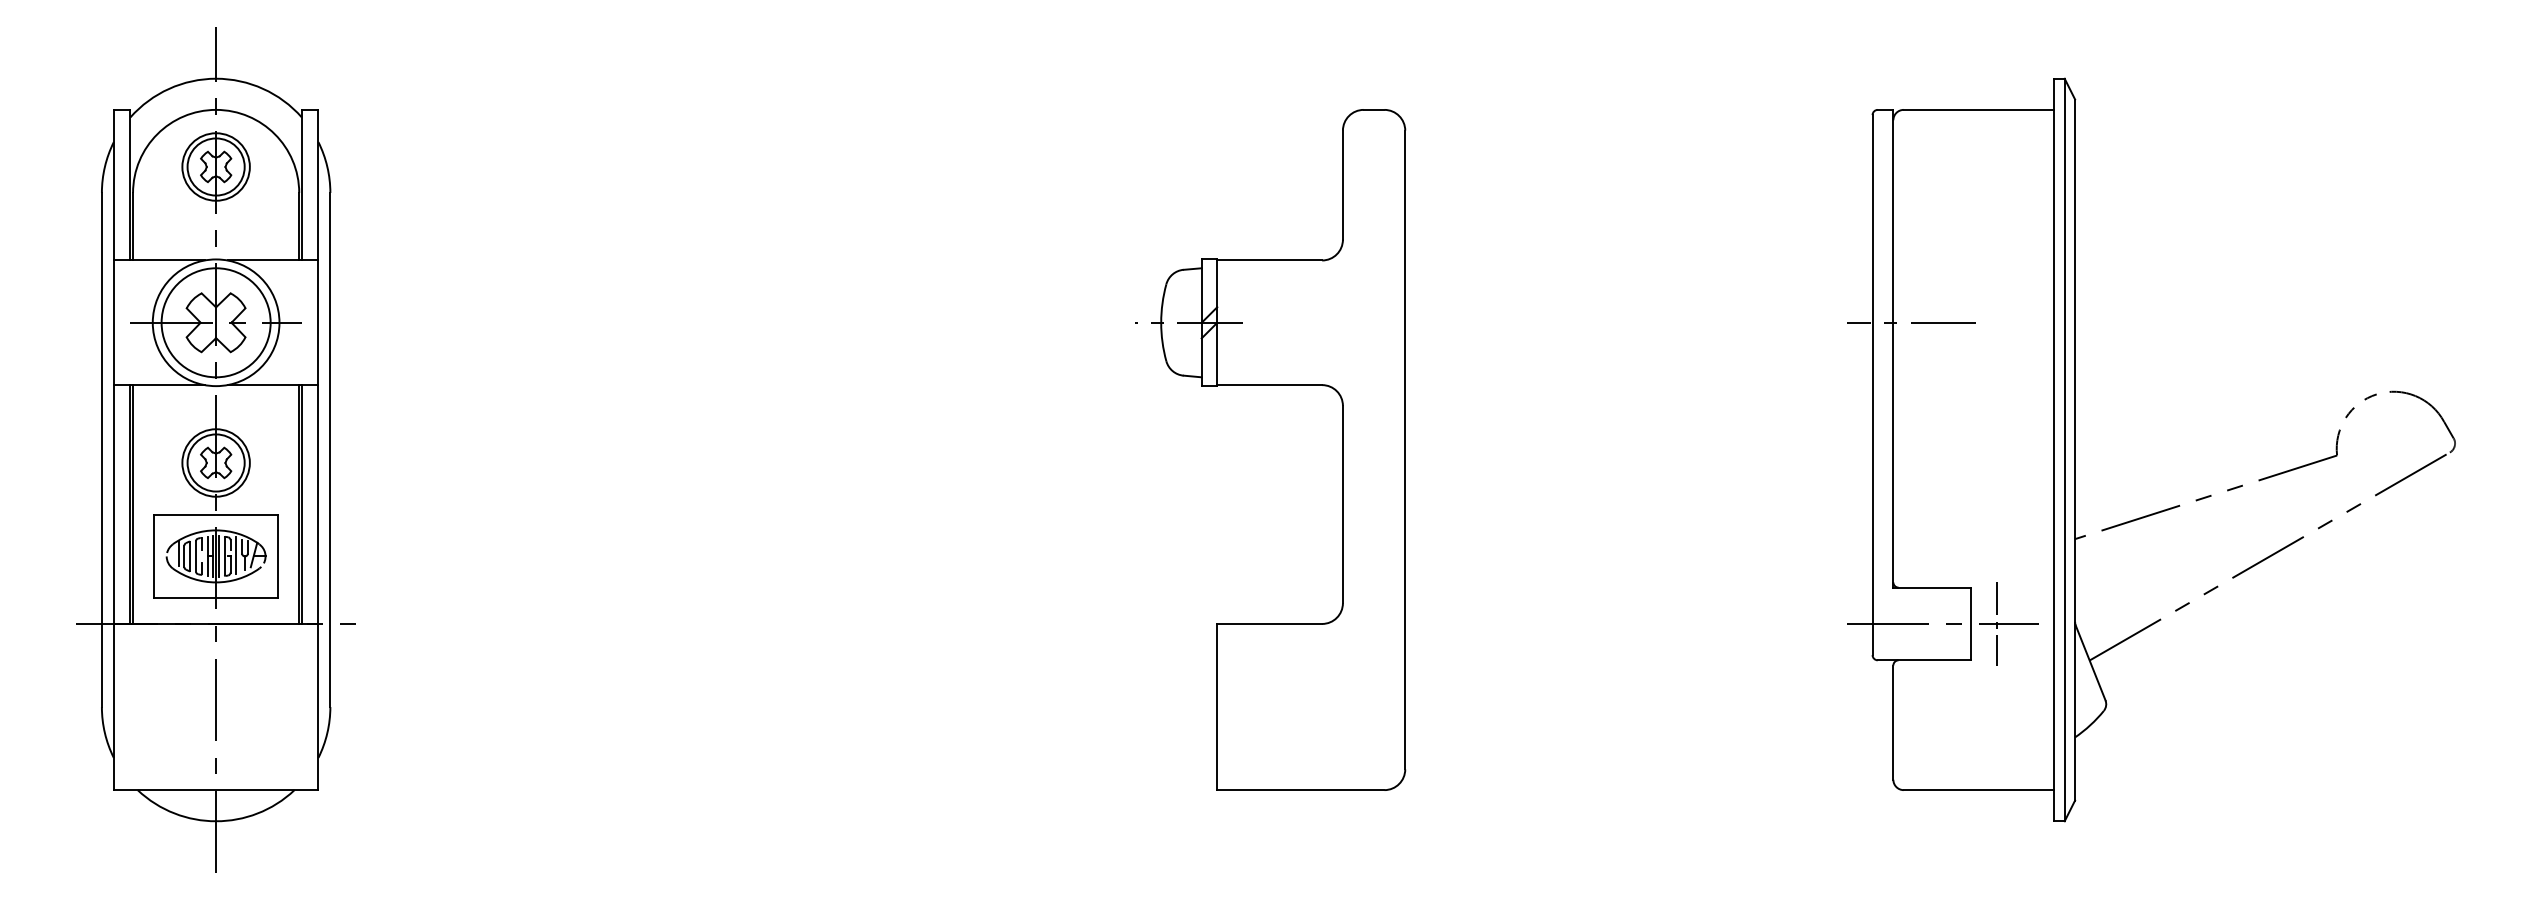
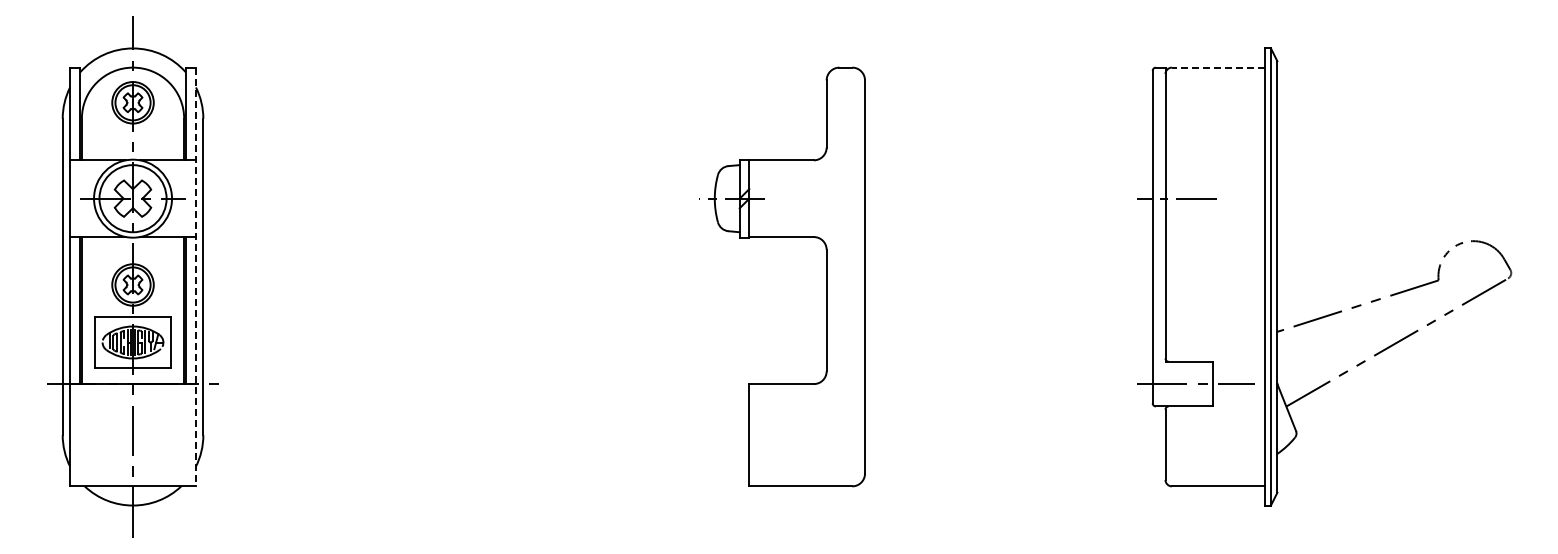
line: (1977, 109) -> (1217, 67), solid -> dashed
line: (319, 450) -> (196, 277), solid -> dashed
line: (1997, 623) -> (1229, 383), removed

